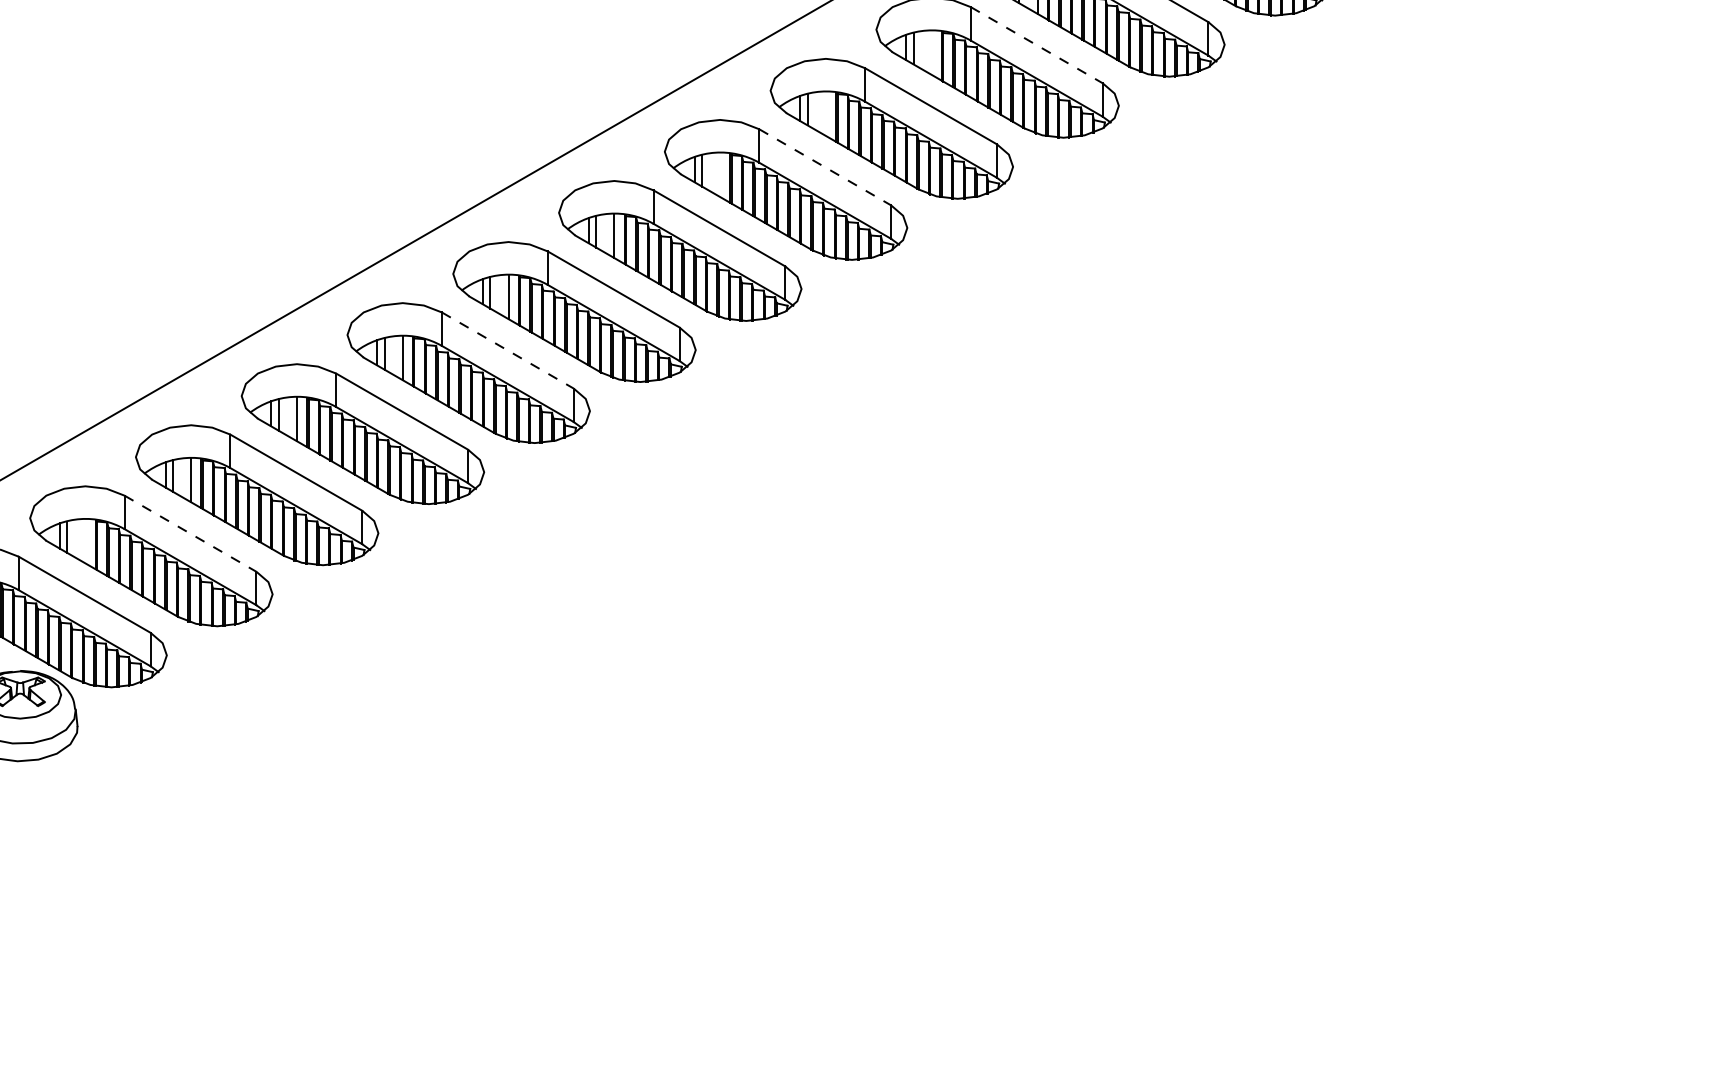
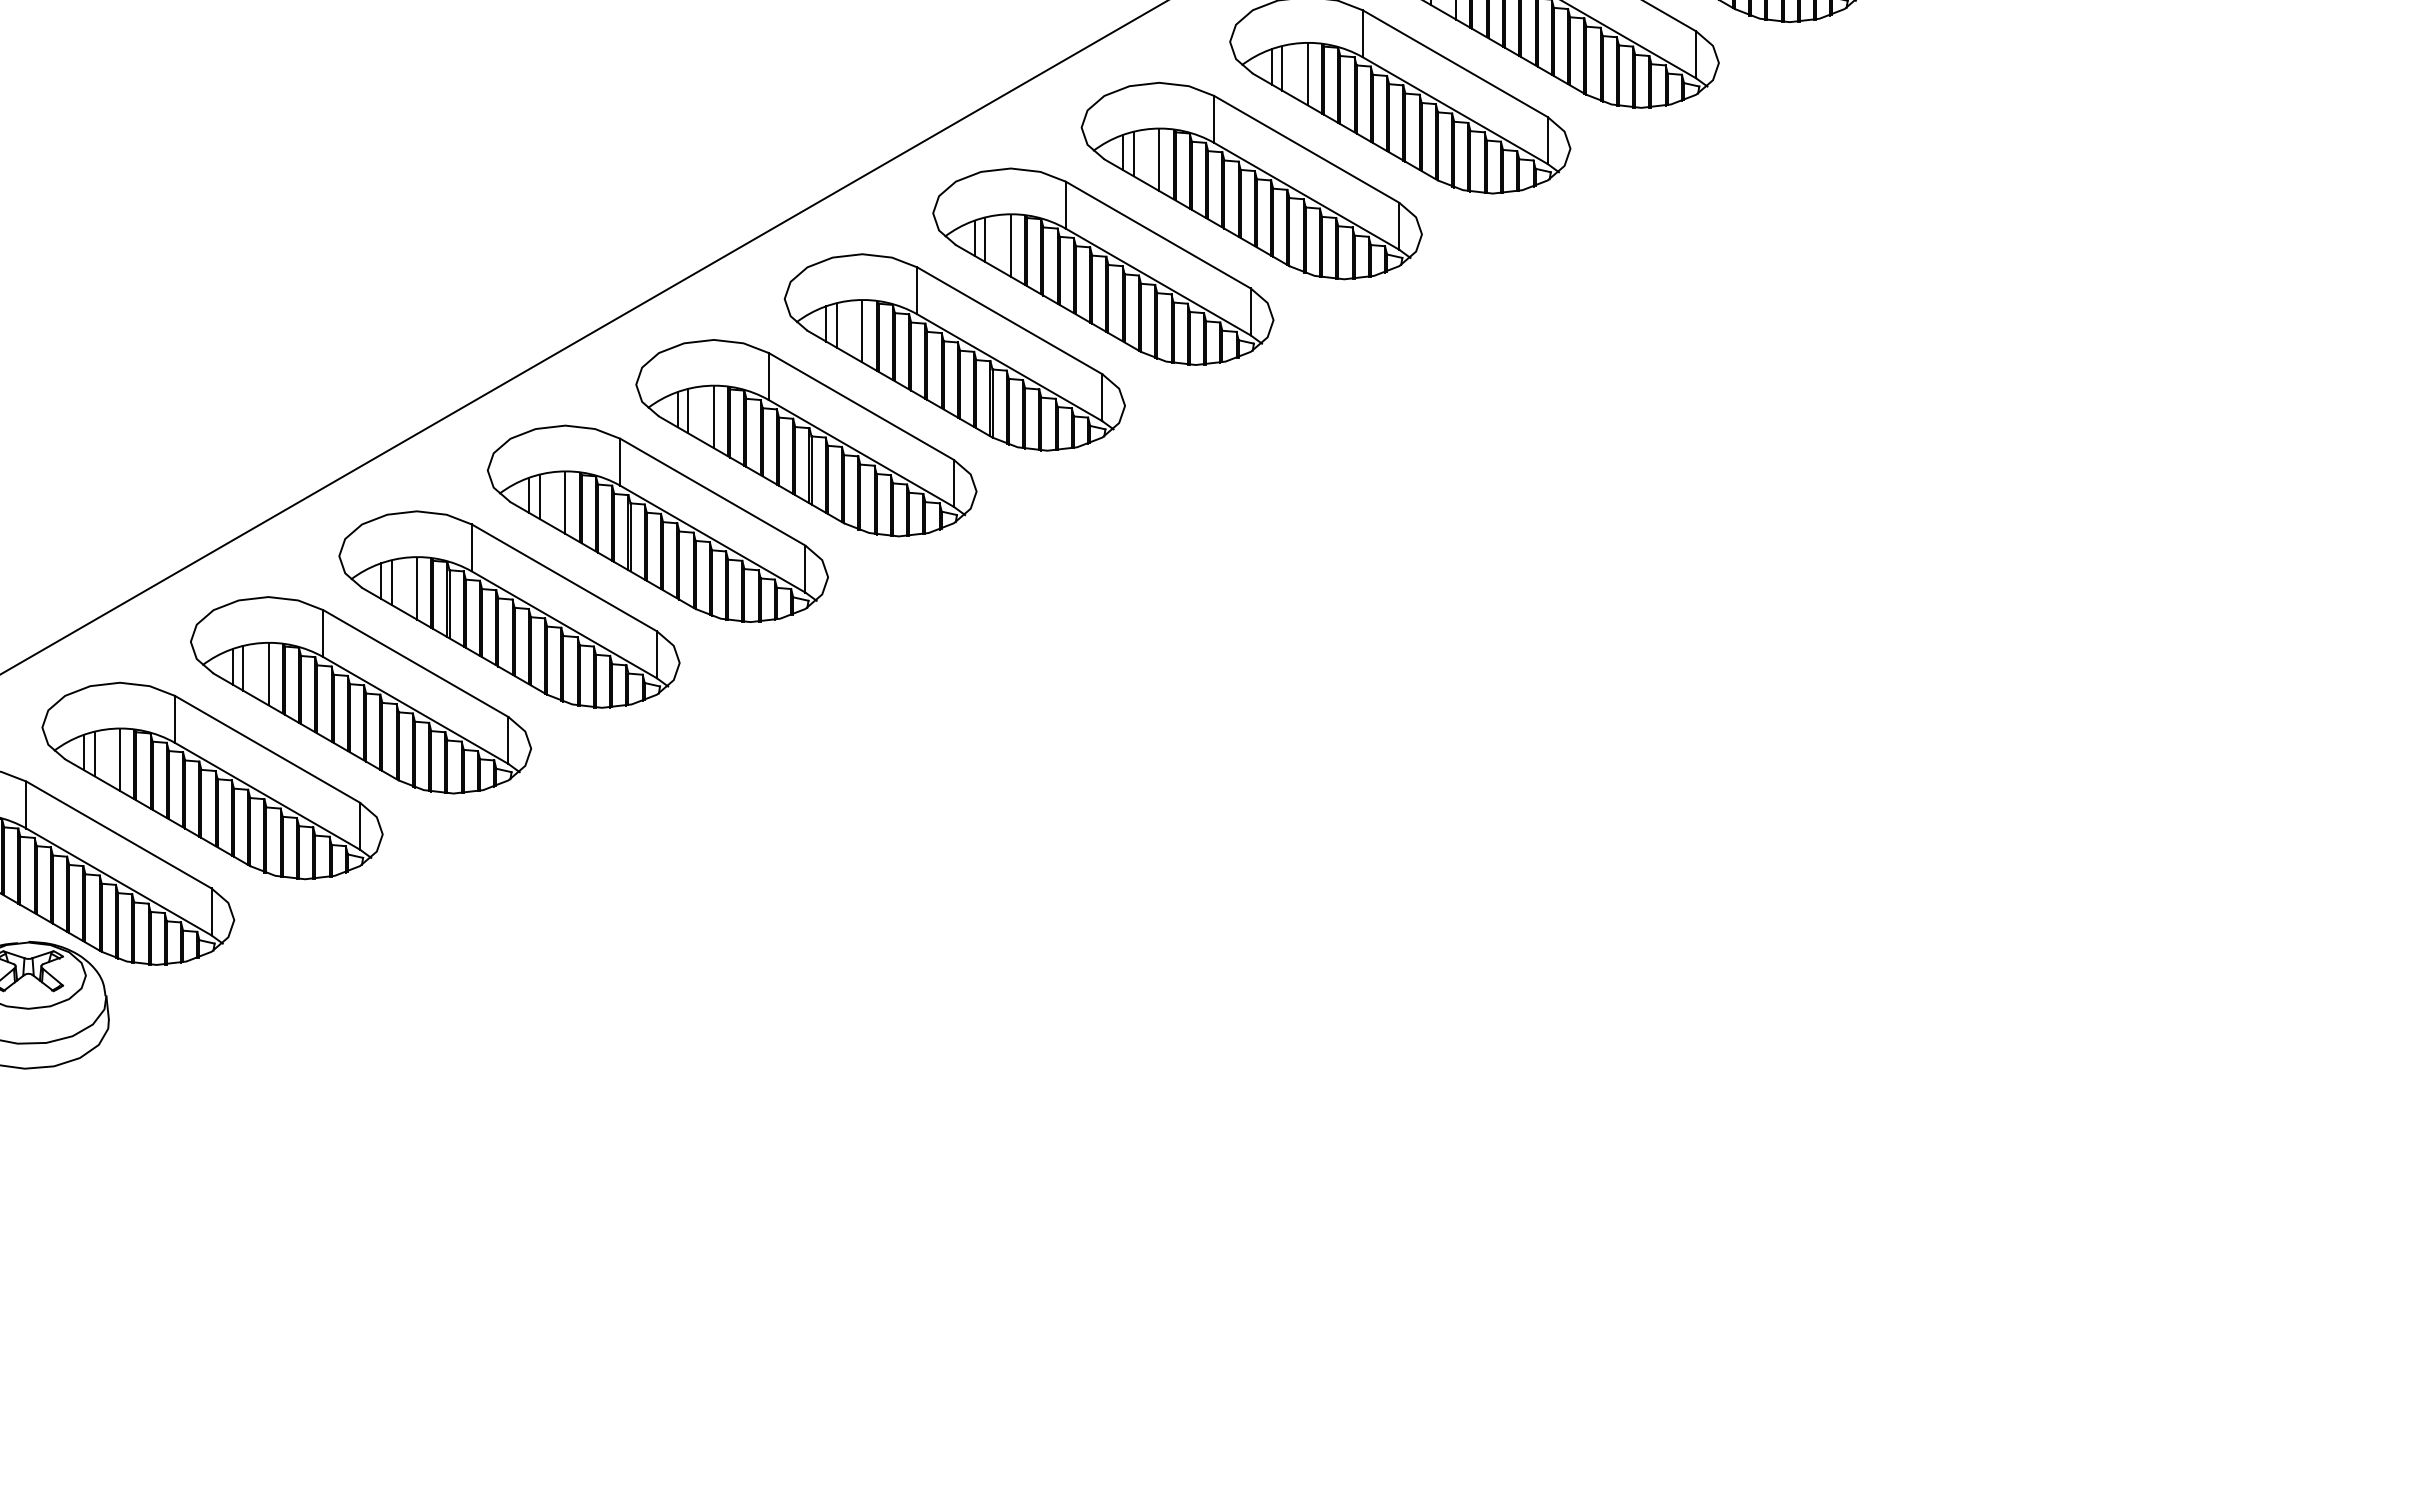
line: (1036, 45) -> (1455, 63), dashed -> solid
line: (931, 52) -> (1307, 74), added
line: (826, 114) -> (1159, 160), added
line: (825, 167) -> (1158, 235), dashed -> solid
line: (719, 174) -> (1010, 245), added
line: (507, 350) -> (712, 492), dashed -> solid
line: (190, 533) -> (267, 749), dashed -> solid
line: (85, 540) -> (120, 759), added

